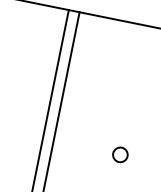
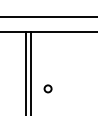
circle: (119, 153) -> (47, 88), moved

